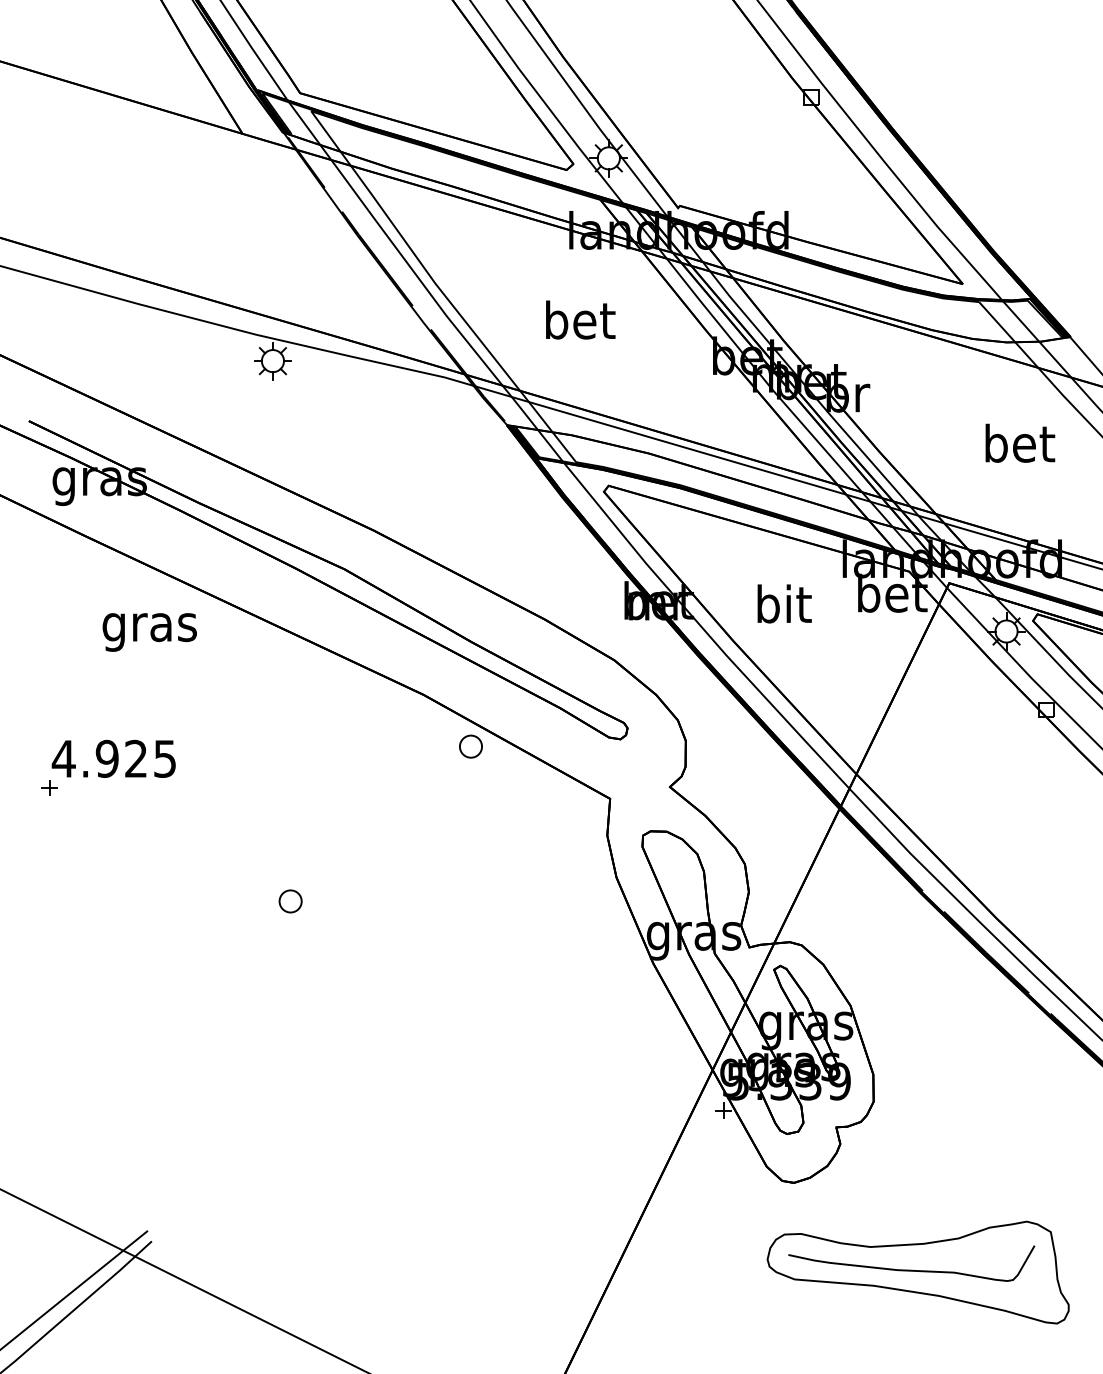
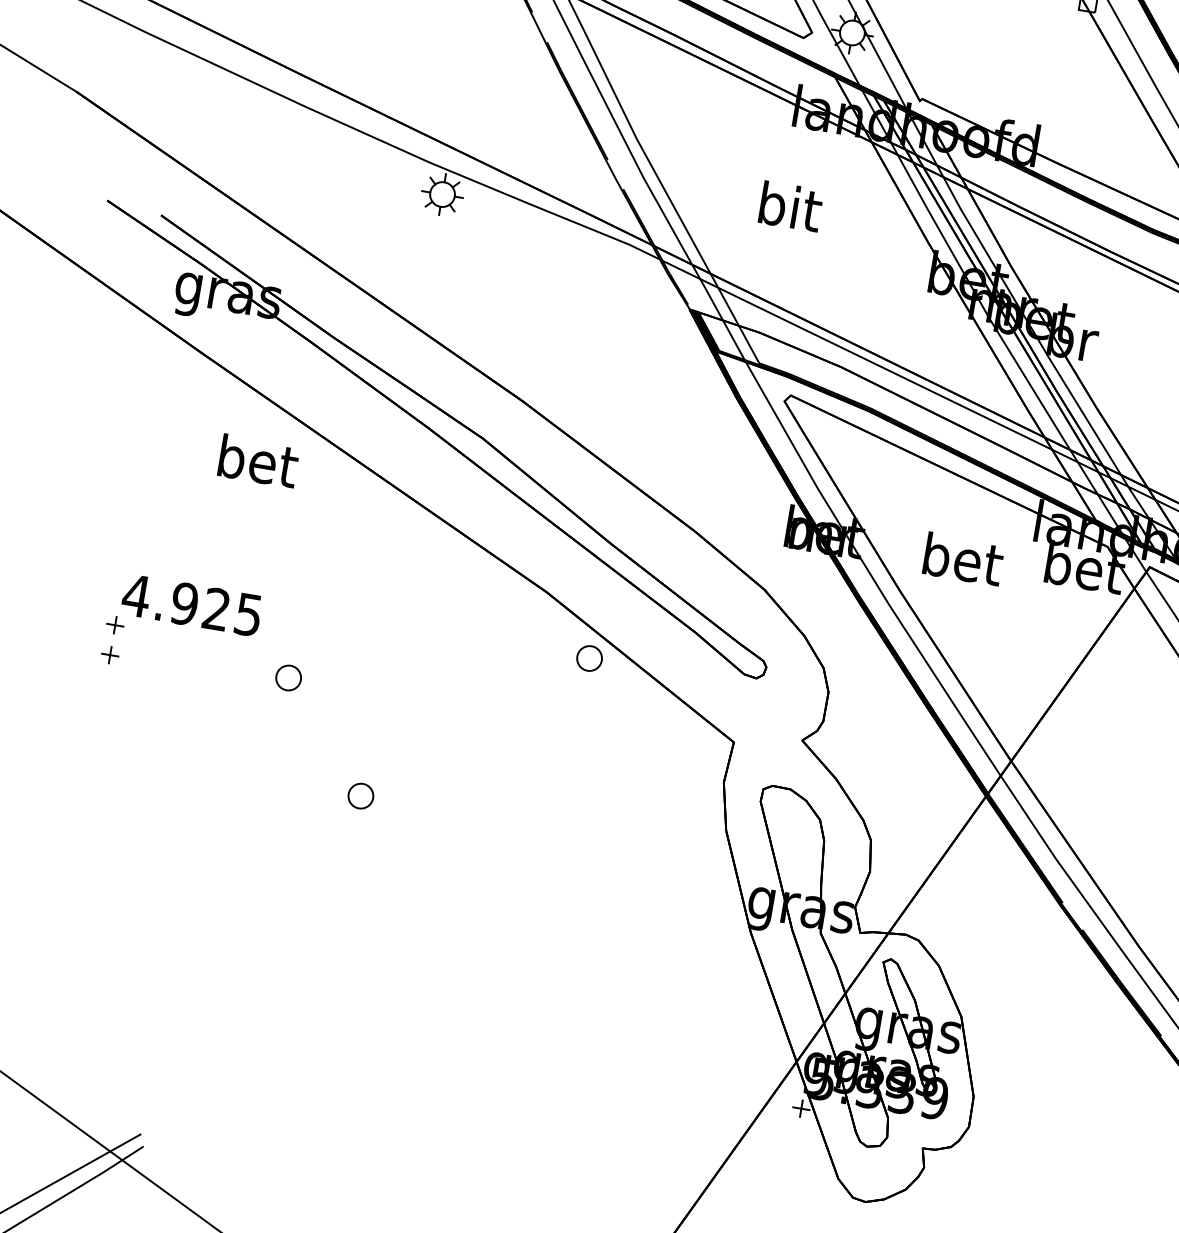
text: (580, 319) -> (790, 206), bet -> bit
text: (784, 603) -> (963, 558), bit -> bet
text: (149, 627) -> (255, 466), gras -> bet
part: (209, 808) -> (288, 678), added
part: (49, 814) -> (110, 654), added

